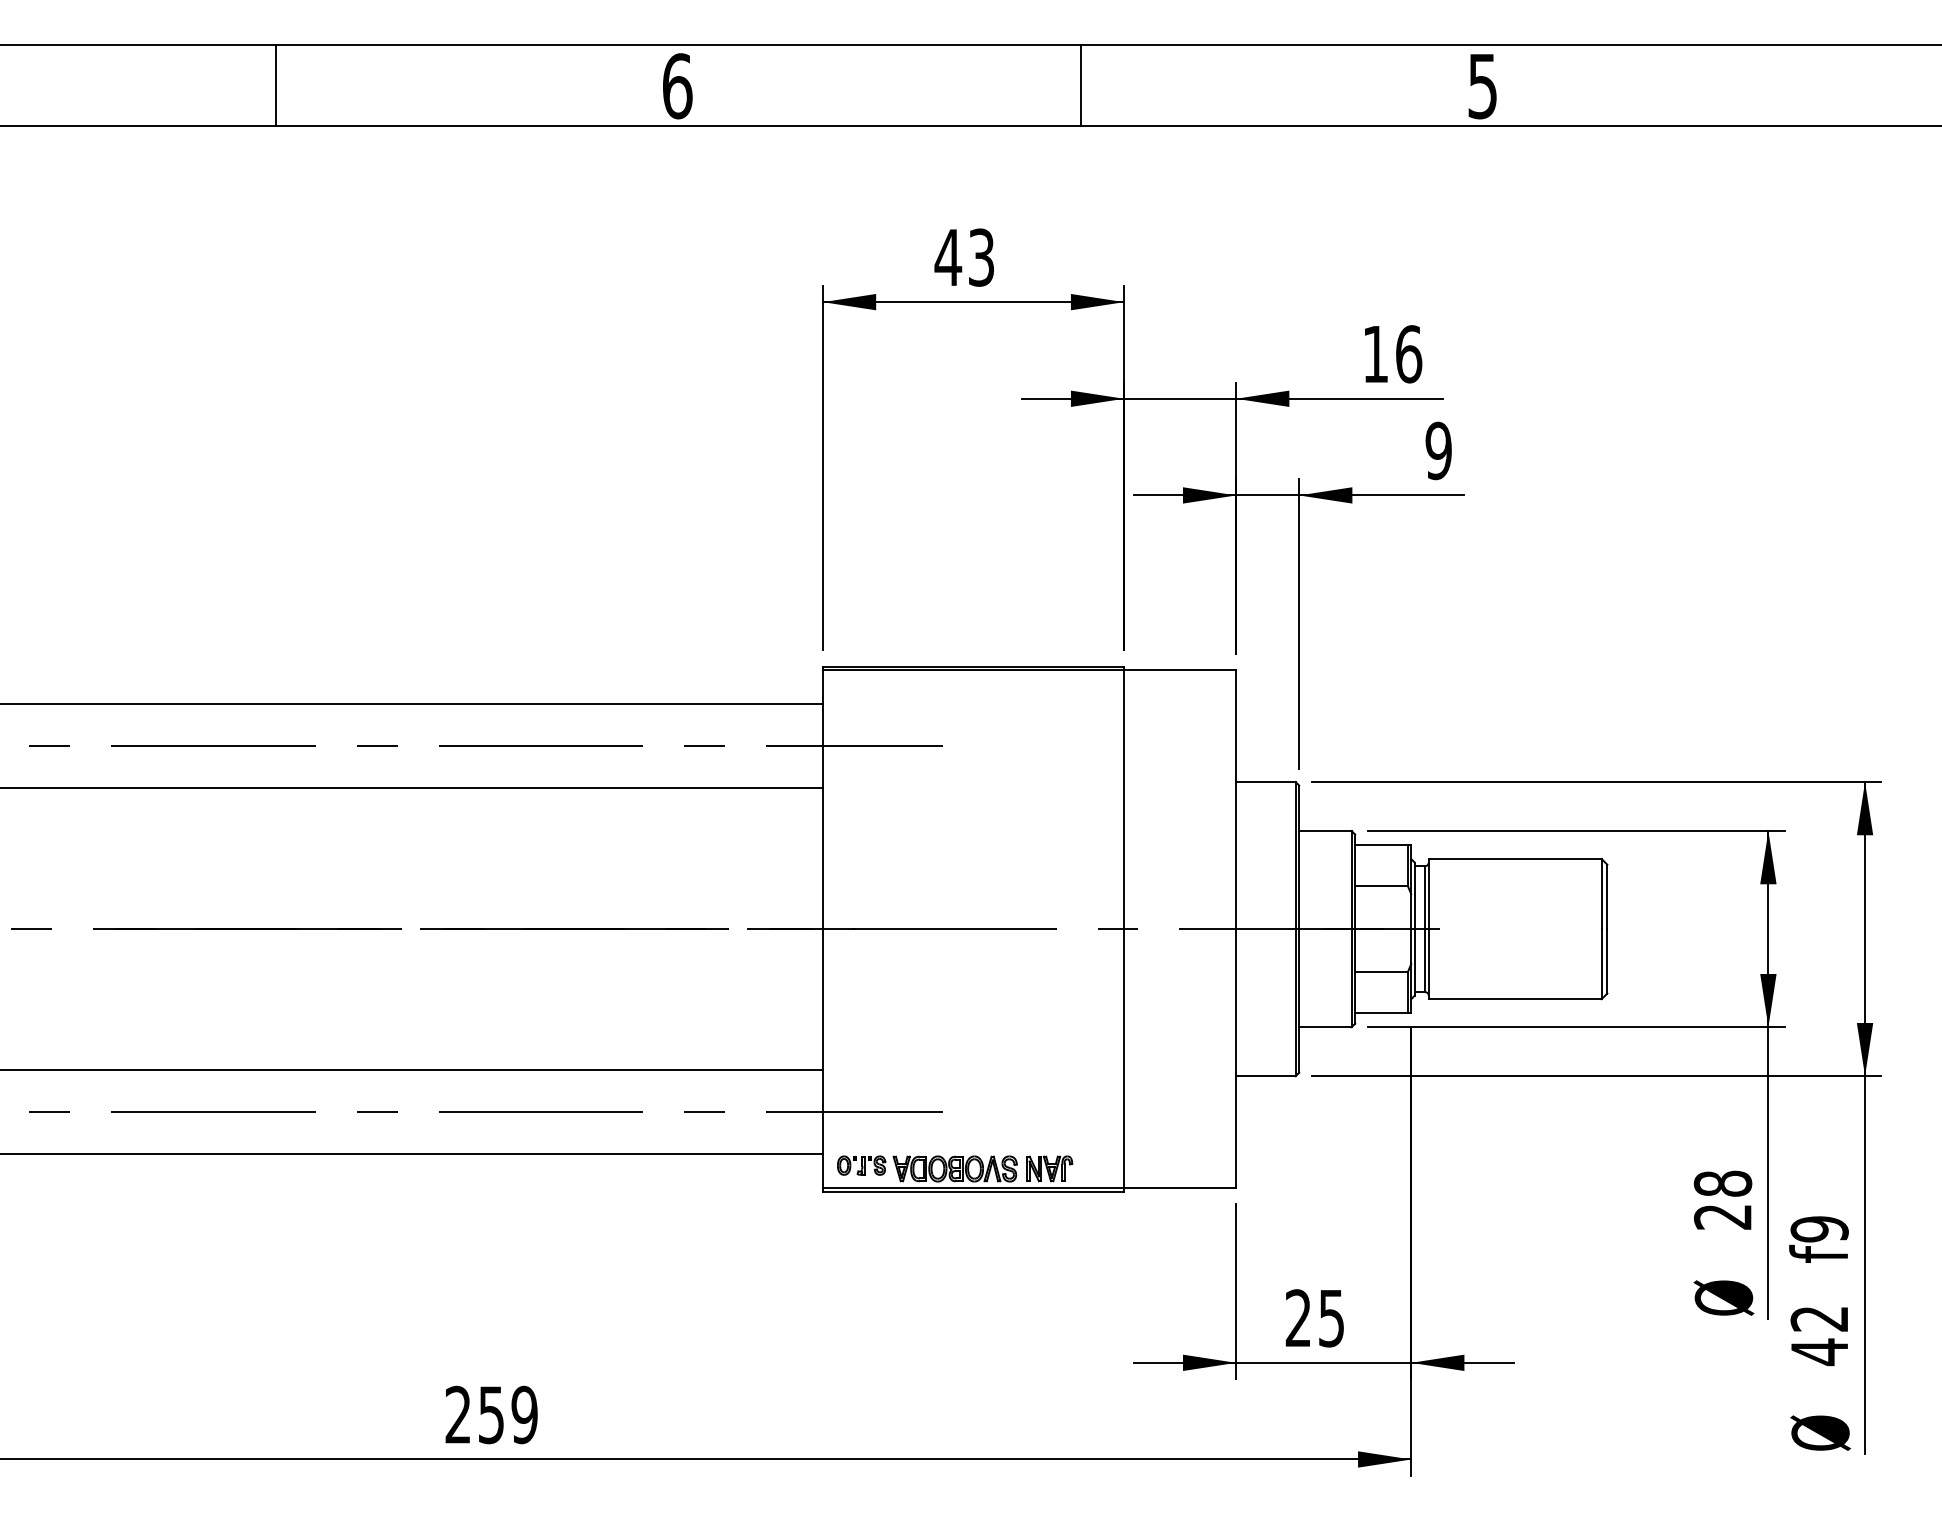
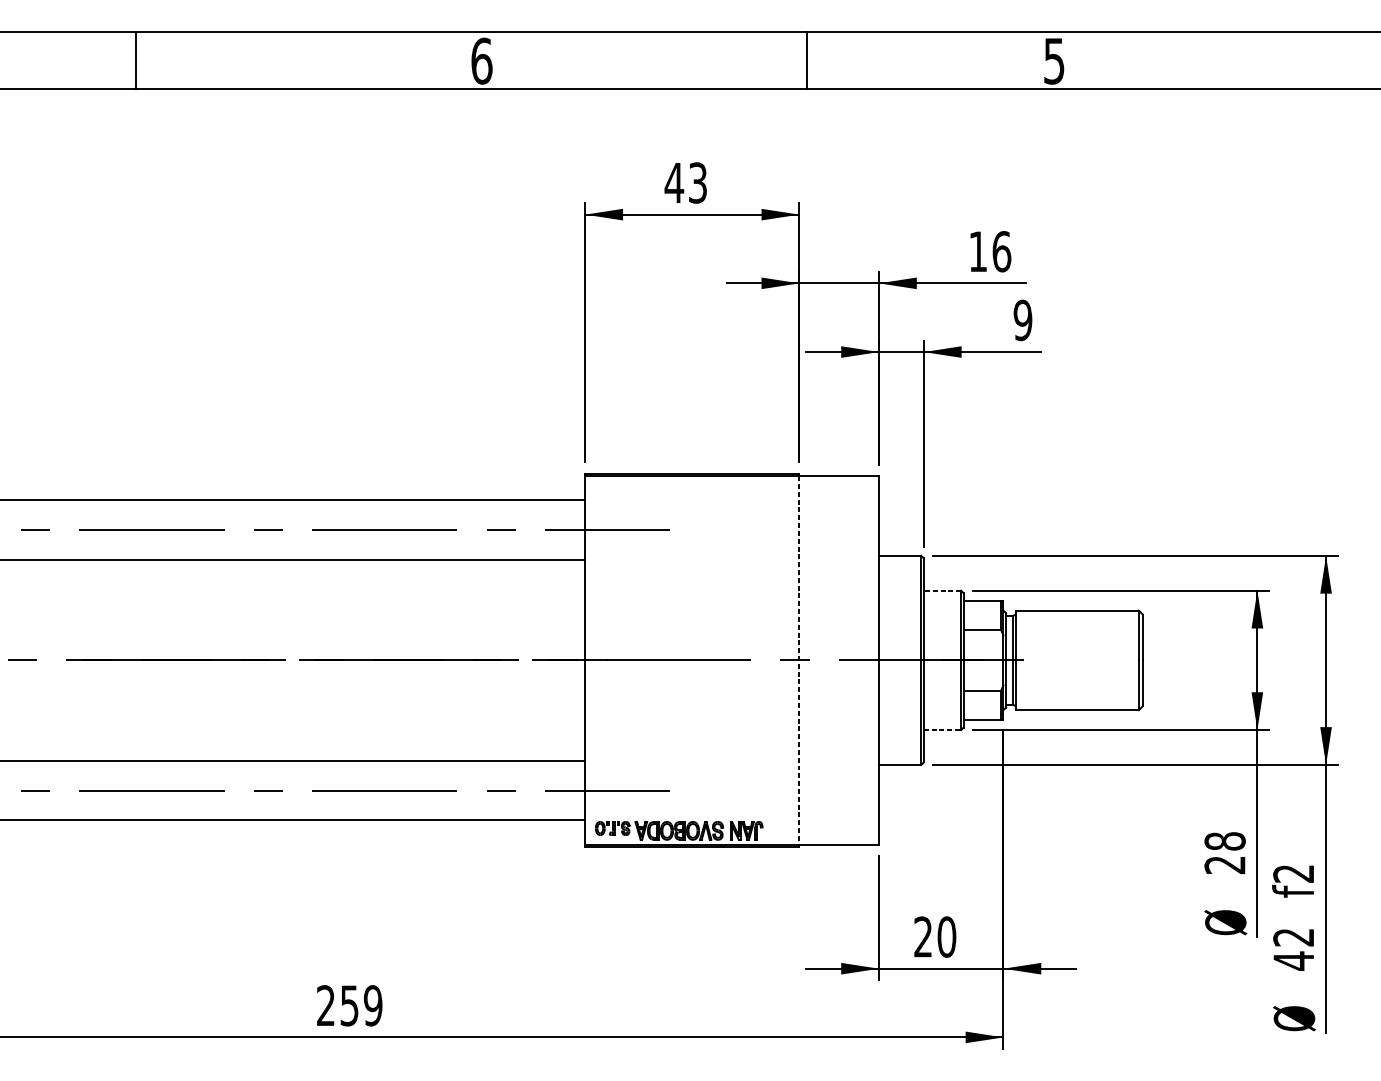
line: (275, 85) -> (135, 60), moved
line: (1080, 85) -> (806, 60), moved
line: (1324, 831) -> (941, 590), solid -> dashed
line: (1124, 929) -> (799, 660), solid -> dashed
line: (1325, 1027) -> (942, 730), solid -> dashed
text: (1819, 1229) -> (1293, 873), f9 -> f2
text: (1331, 1318) -> (946, 937), 25 -> 20

